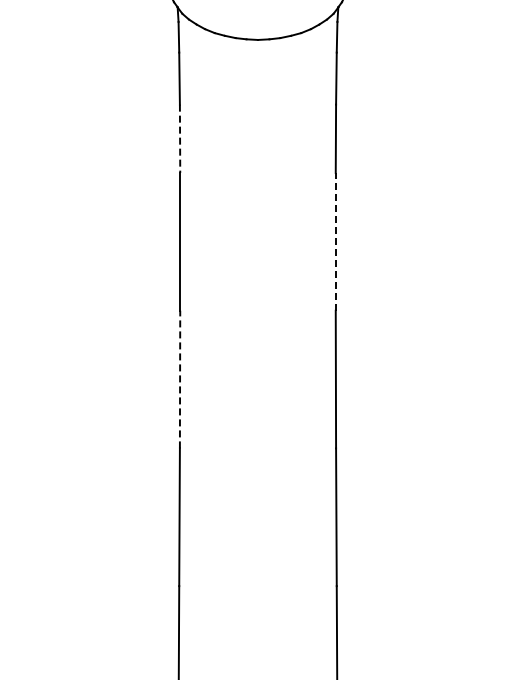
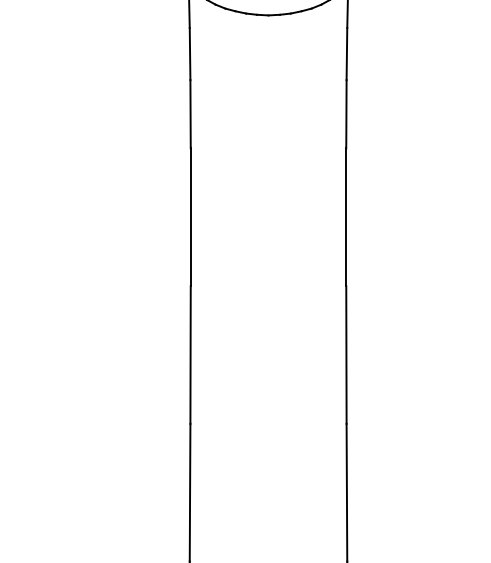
line: (180, 139) -> (191, 114), dashed -> solid
line: (335, 241) -> (346, 216), dashed -> solid
line: (180, 379) -> (191, 354), dashed -> solid

